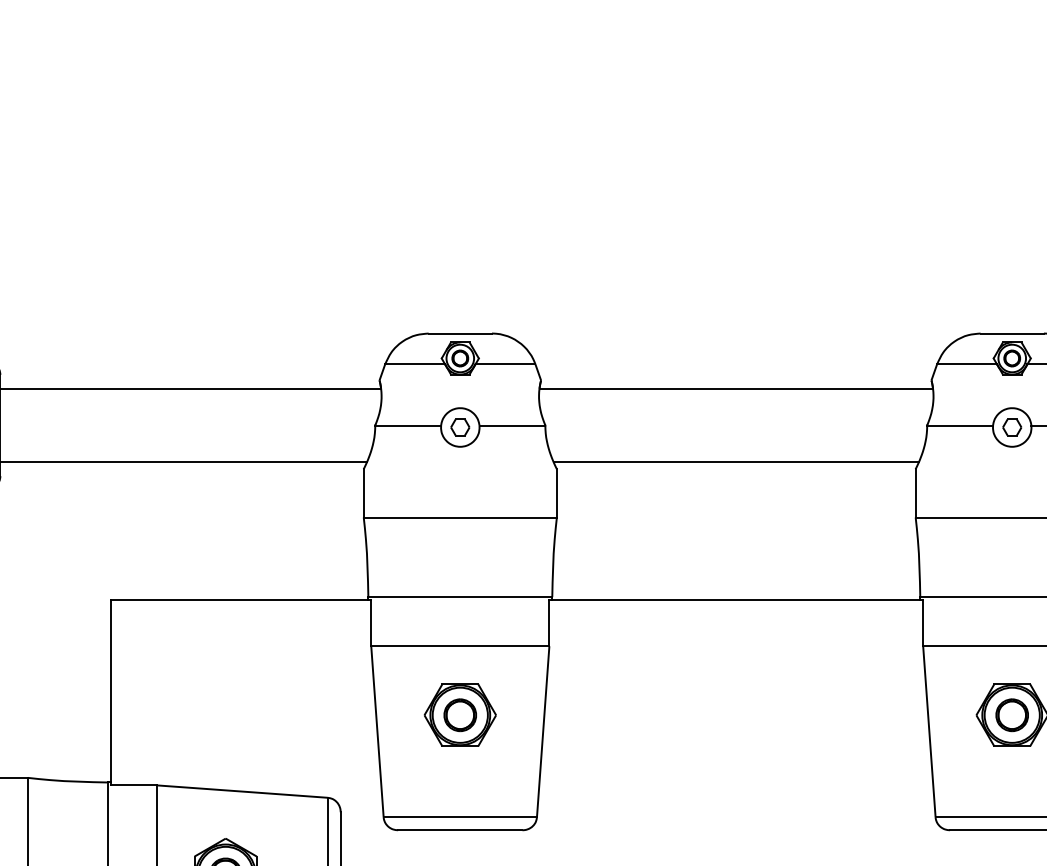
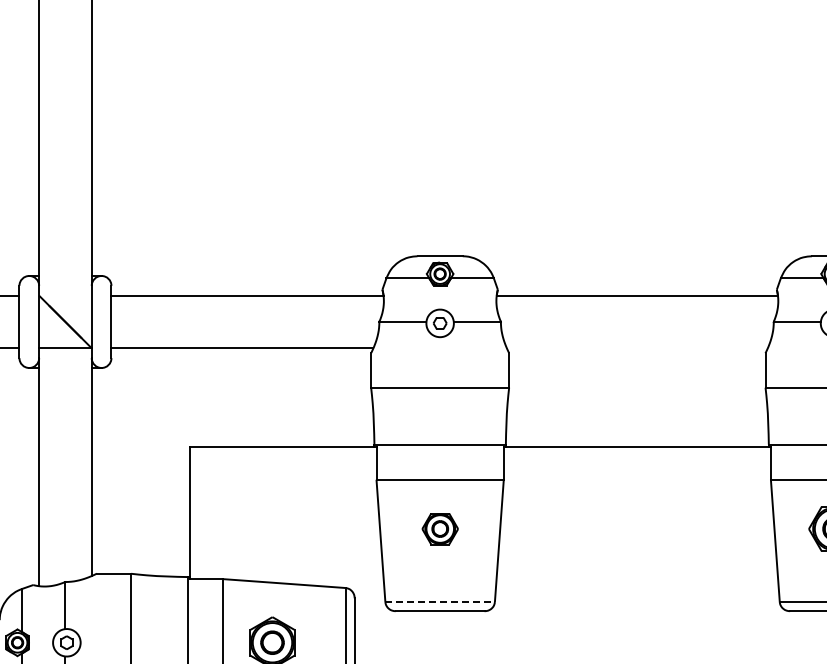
line: (735, 462) -> (636, 348), removed
part: (460, 714) -> (440, 528), size x0.7
line: (460, 818) -> (440, 602), solid -> dashed

